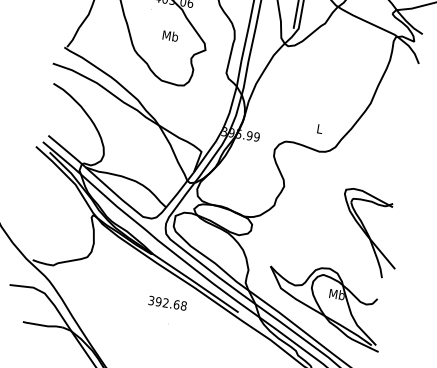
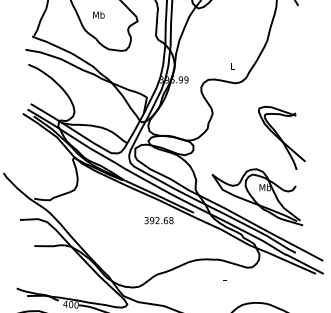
text: (170, 35) -> (98, 14), moved
text: (167, 303) -> (158, 220), moved

